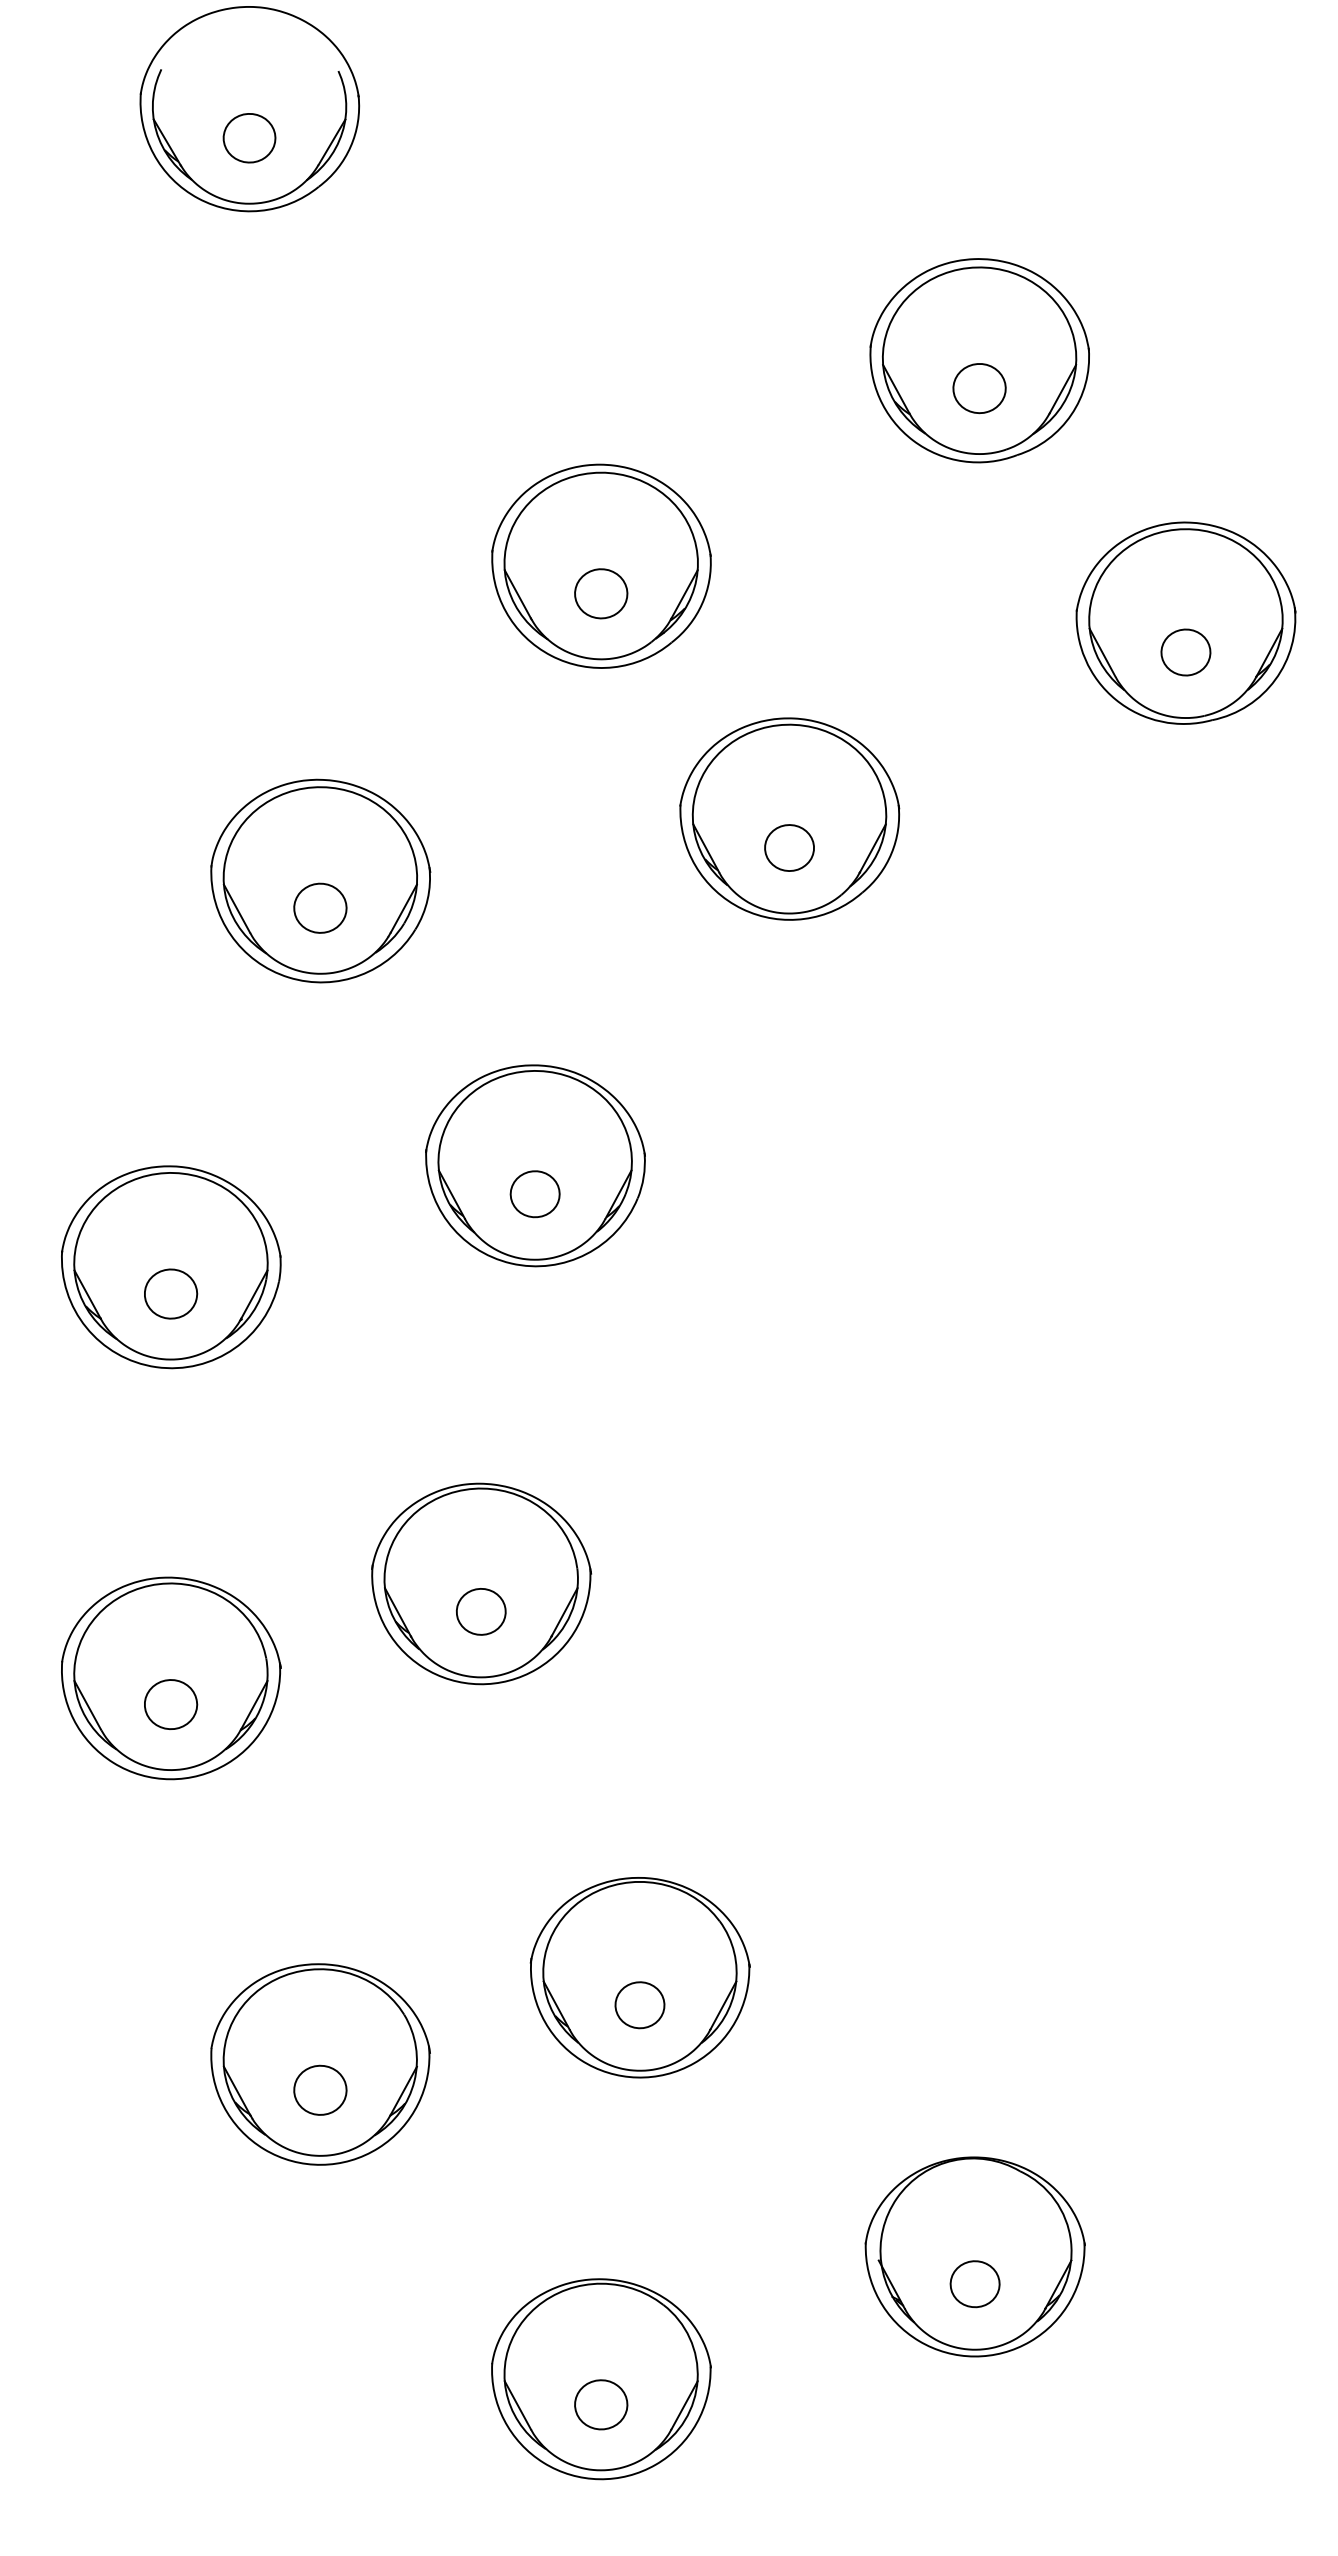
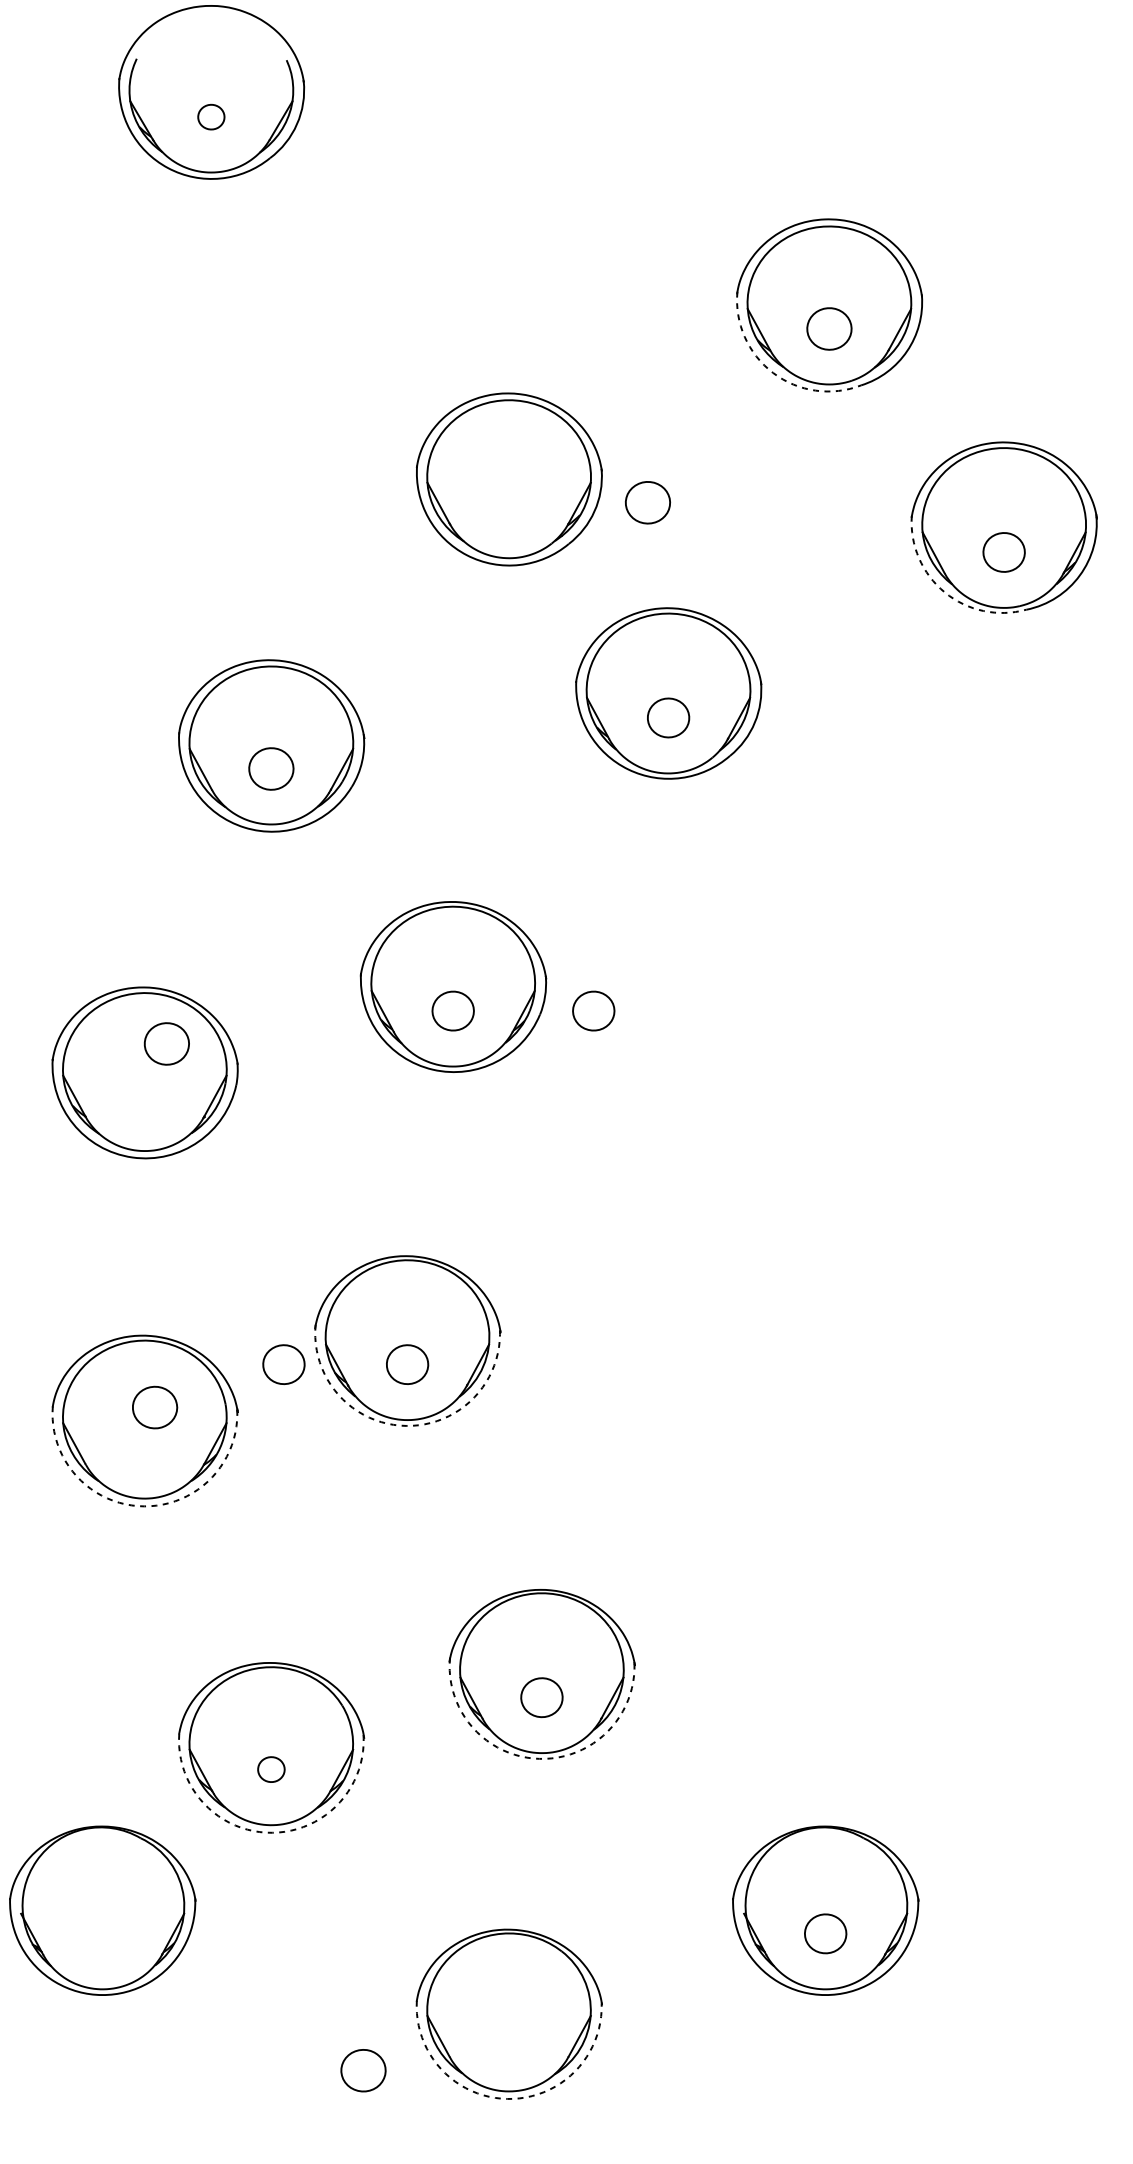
part: (249, 138) -> (211, 117), size x0.6
arc: (913, 440) -> (773, 372), solid -> dashed
part: (601, 593) -> (648, 502), moved
arc: (1115, 699) -> (944, 592), solid -> dashed
part: (700, 1194) -> (593, 1011), added
part: (171, 1293) -> (167, 1043), moved
part: (334, 1611) -> (283, 1364), added
arc: (479, 1684) -> (406, 1426), solid -> dashed
part: (171, 1704) -> (155, 1407), moved
arc: (170, 1779) -> (144, 1506), solid -> dashed
arc: (637, 2077) -> (539, 1758), solid -> dashed
part: (320, 2089) -> (271, 1769), size x0.6
arc: (321, 2164) -> (272, 1832), solid -> dashed
part: (120, 2256) -> (102, 1910), added
part: (601, 2404) -> (363, 2070), moved
arc: (599, 2479) -> (507, 2099), solid -> dashed

